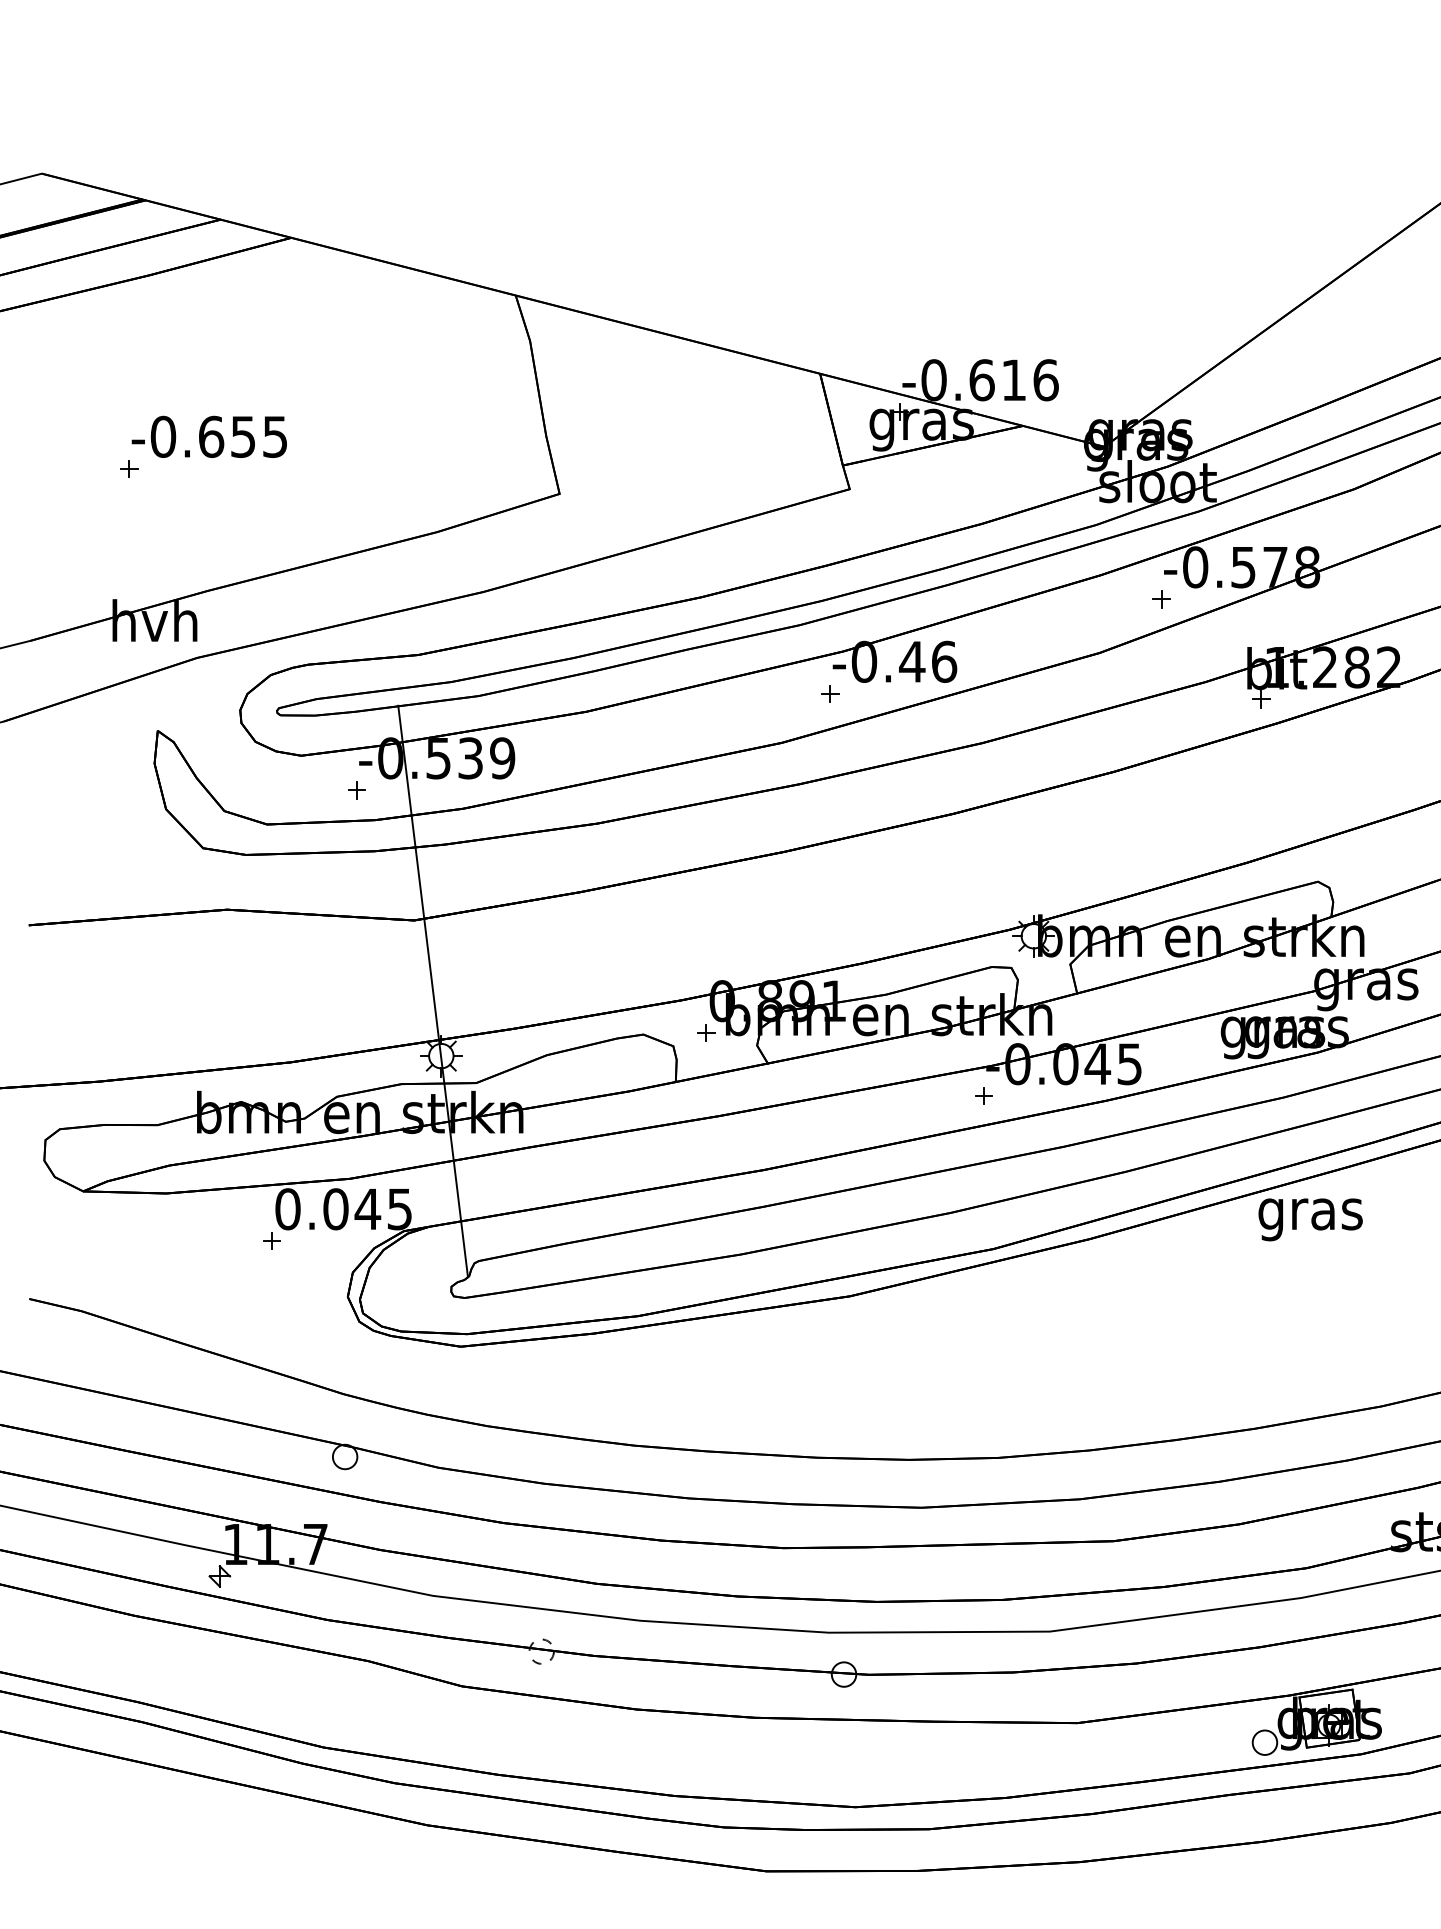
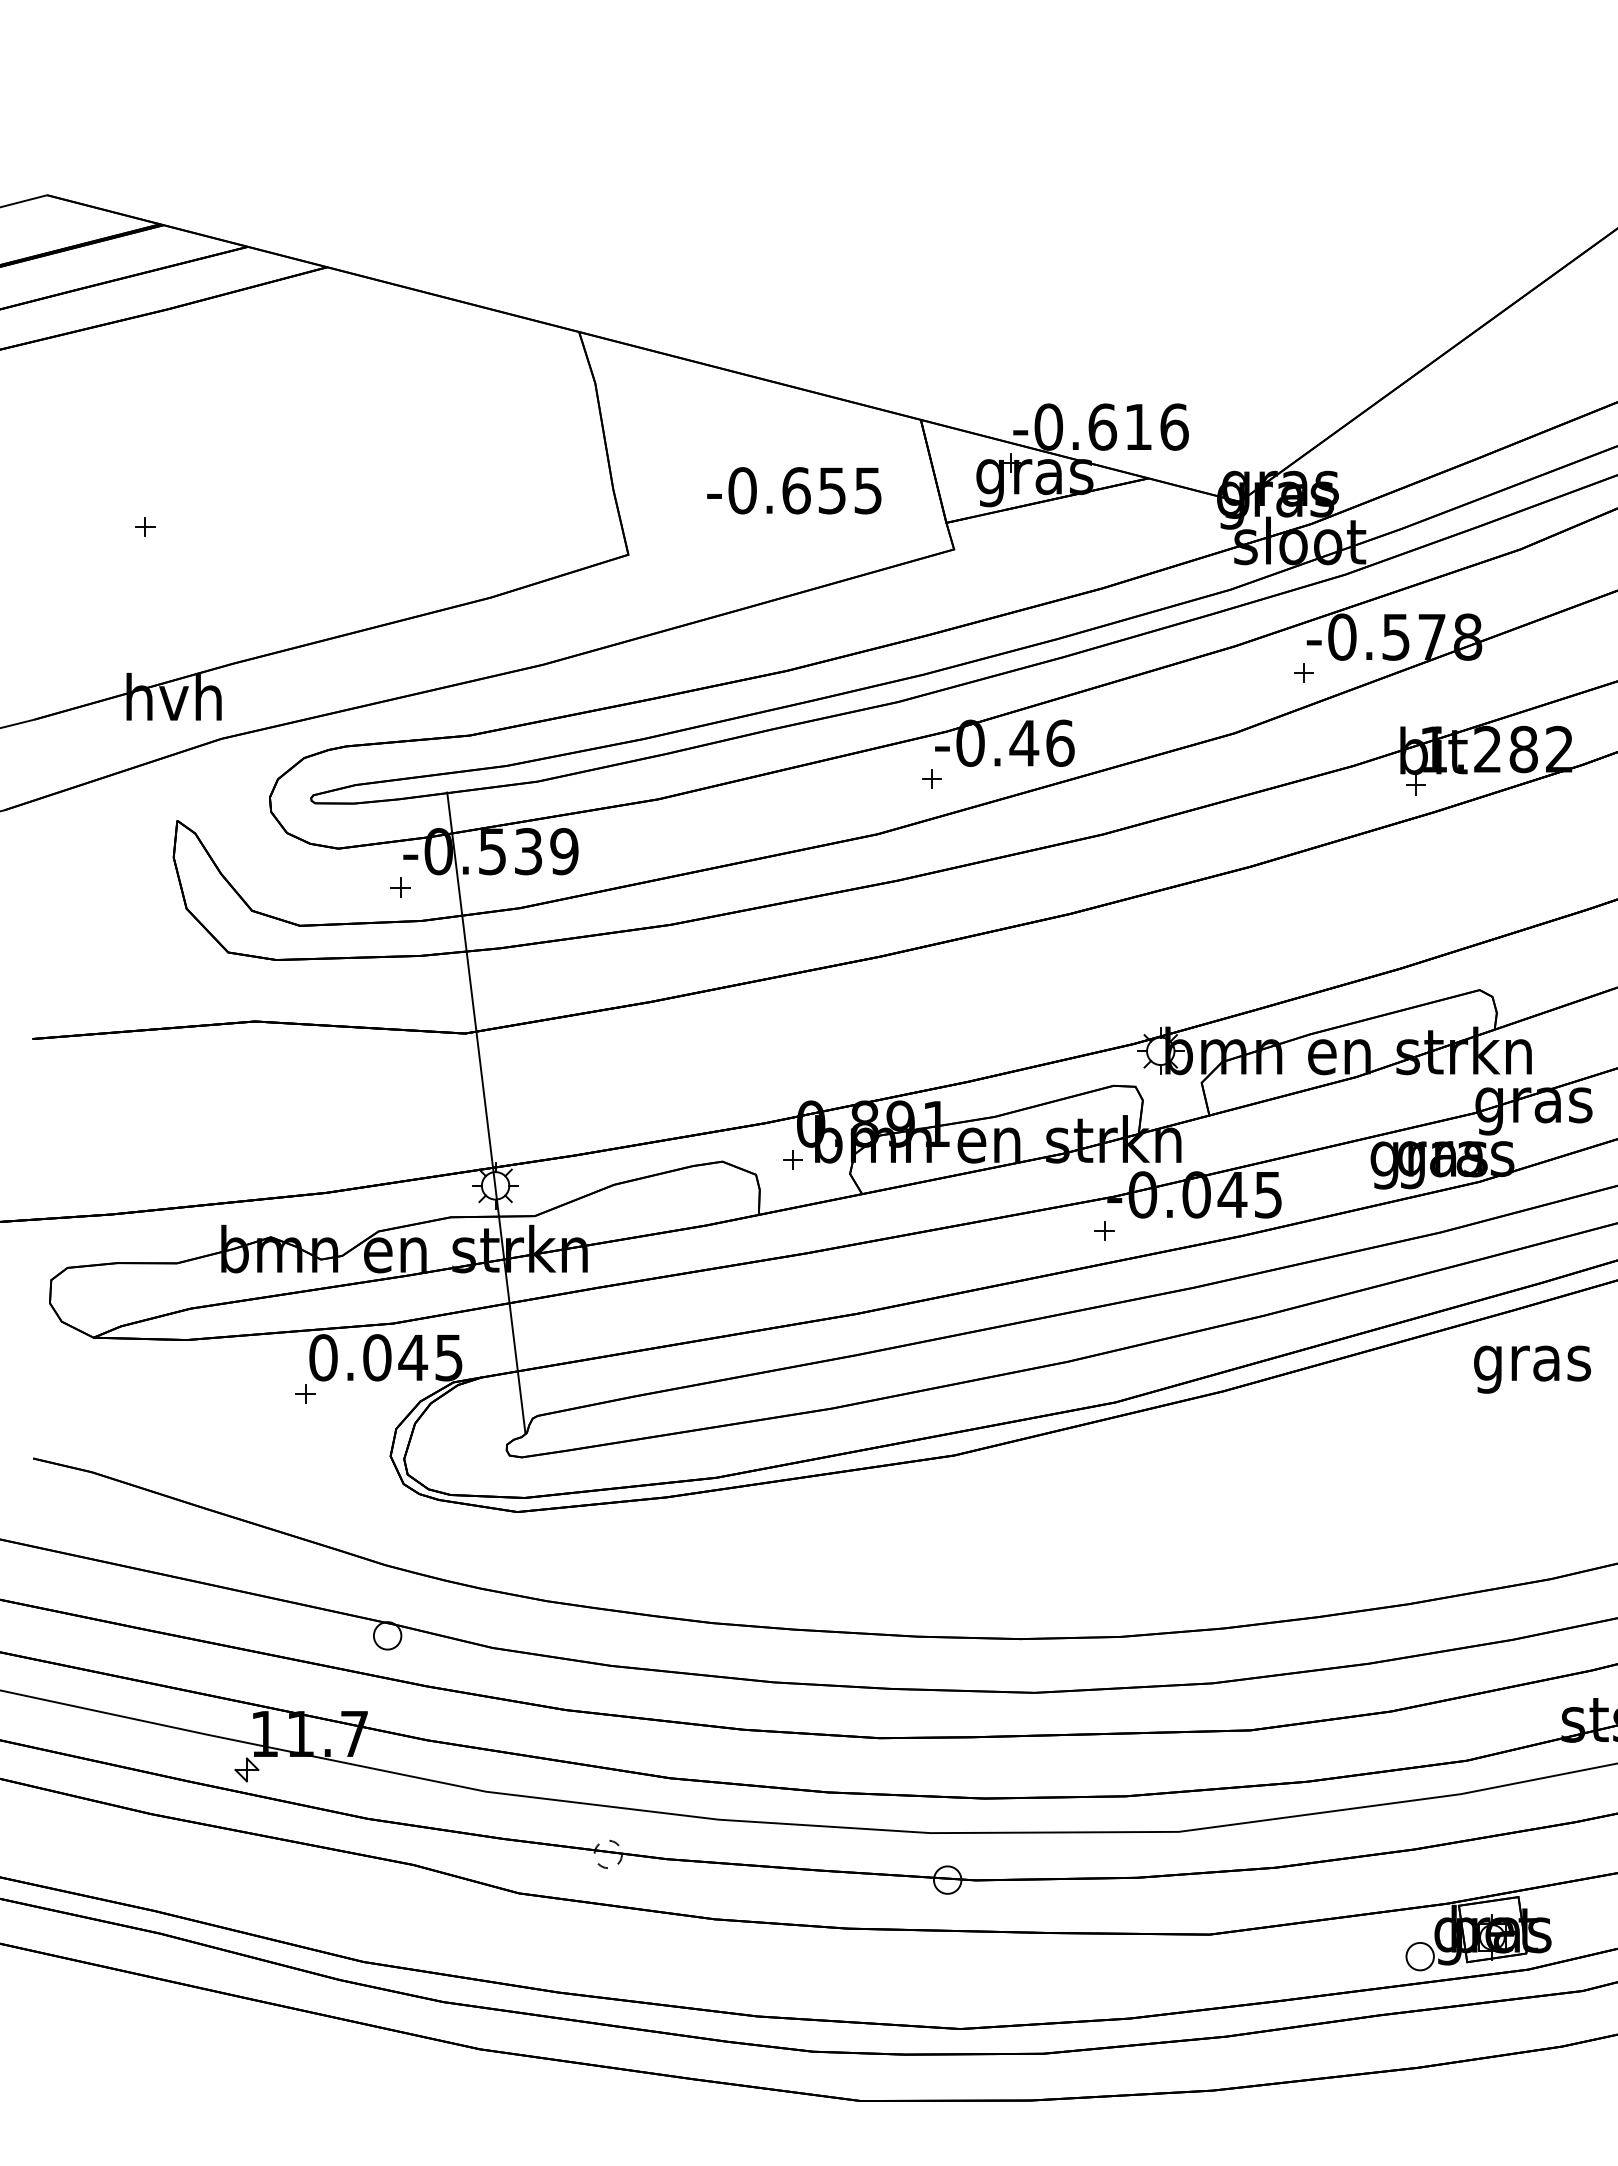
text: (209, 436) -> (794, 490), moved
text: (1310, 1219) -> (1532, 1369), moved

